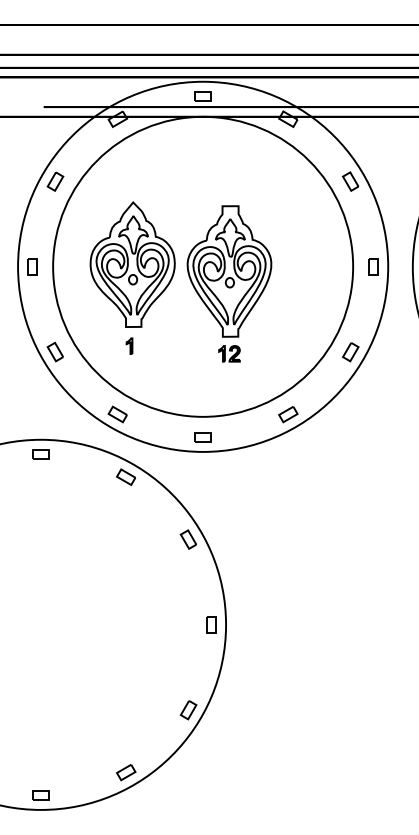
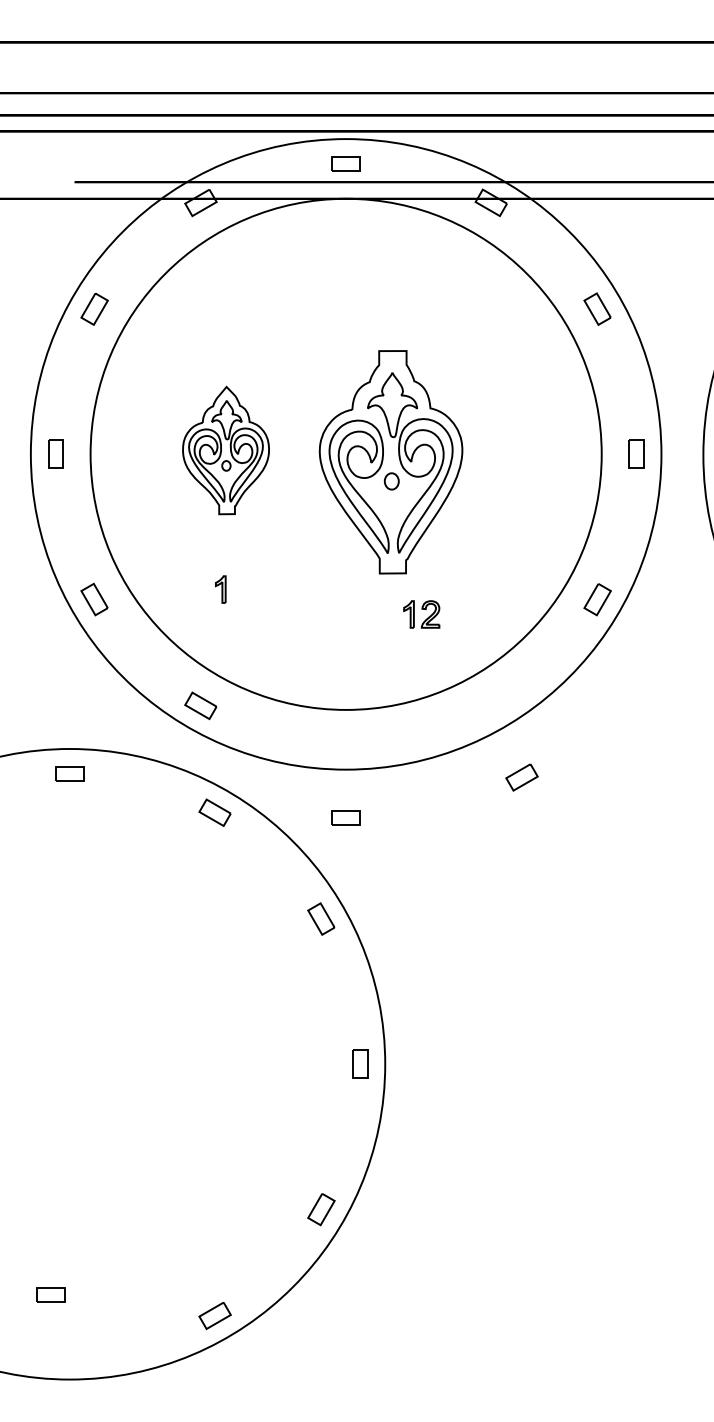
part: (132, 264) -> (225, 450), size x0.6
part: (229, 353) -> (421, 613), moved
part: (288, 414) -> (522, 777), moved
part: (202, 437) -> (345, 818), moved
part: (40, 795) -> (50, 1295), moved

